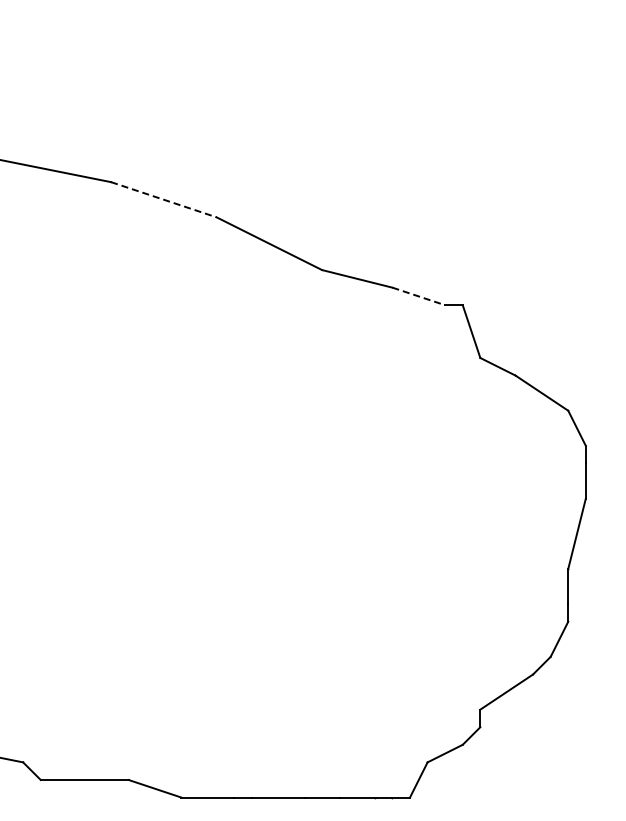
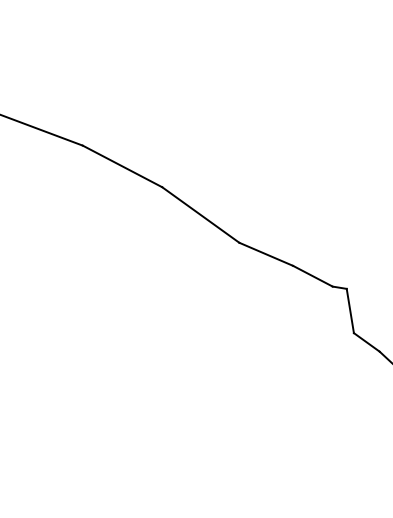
line: (163, 199) -> (122, 166), dashed -> solid
line: (418, 296) -> (312, 276), dashed -> solid

